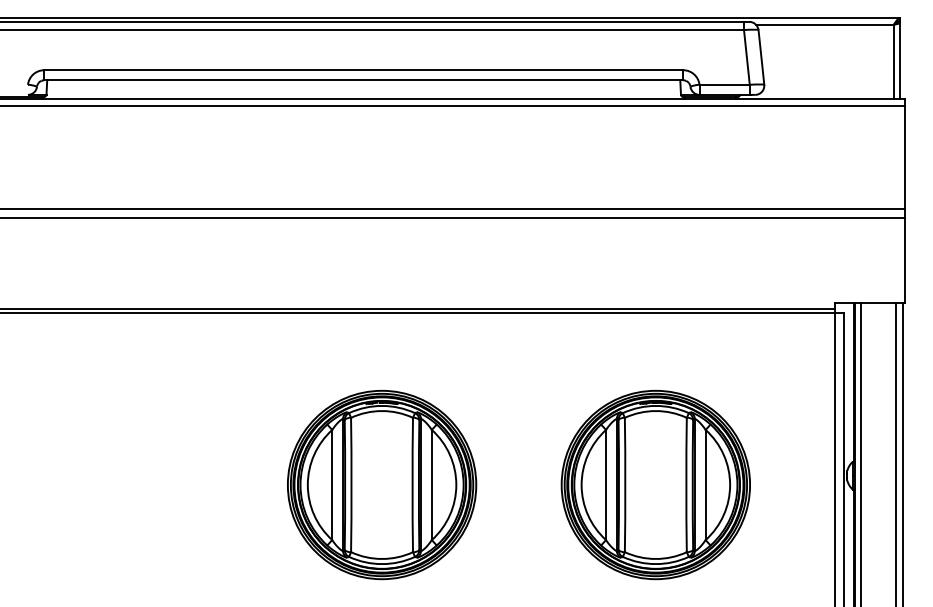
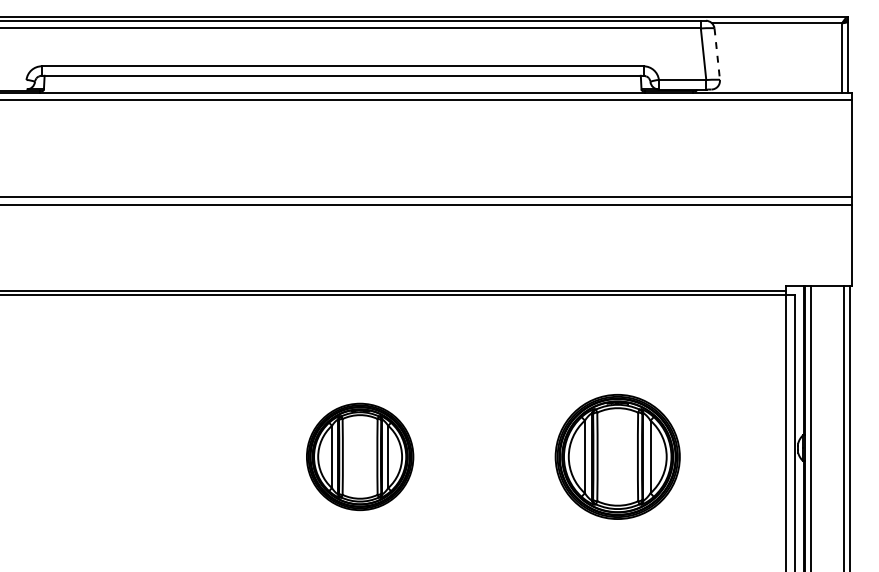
line: (761, 57) -> (717, 54), solid -> dashed
part: (382, 484) -> (360, 456), size x0.6
part: (655, 484) -> (617, 456), size x0.7

